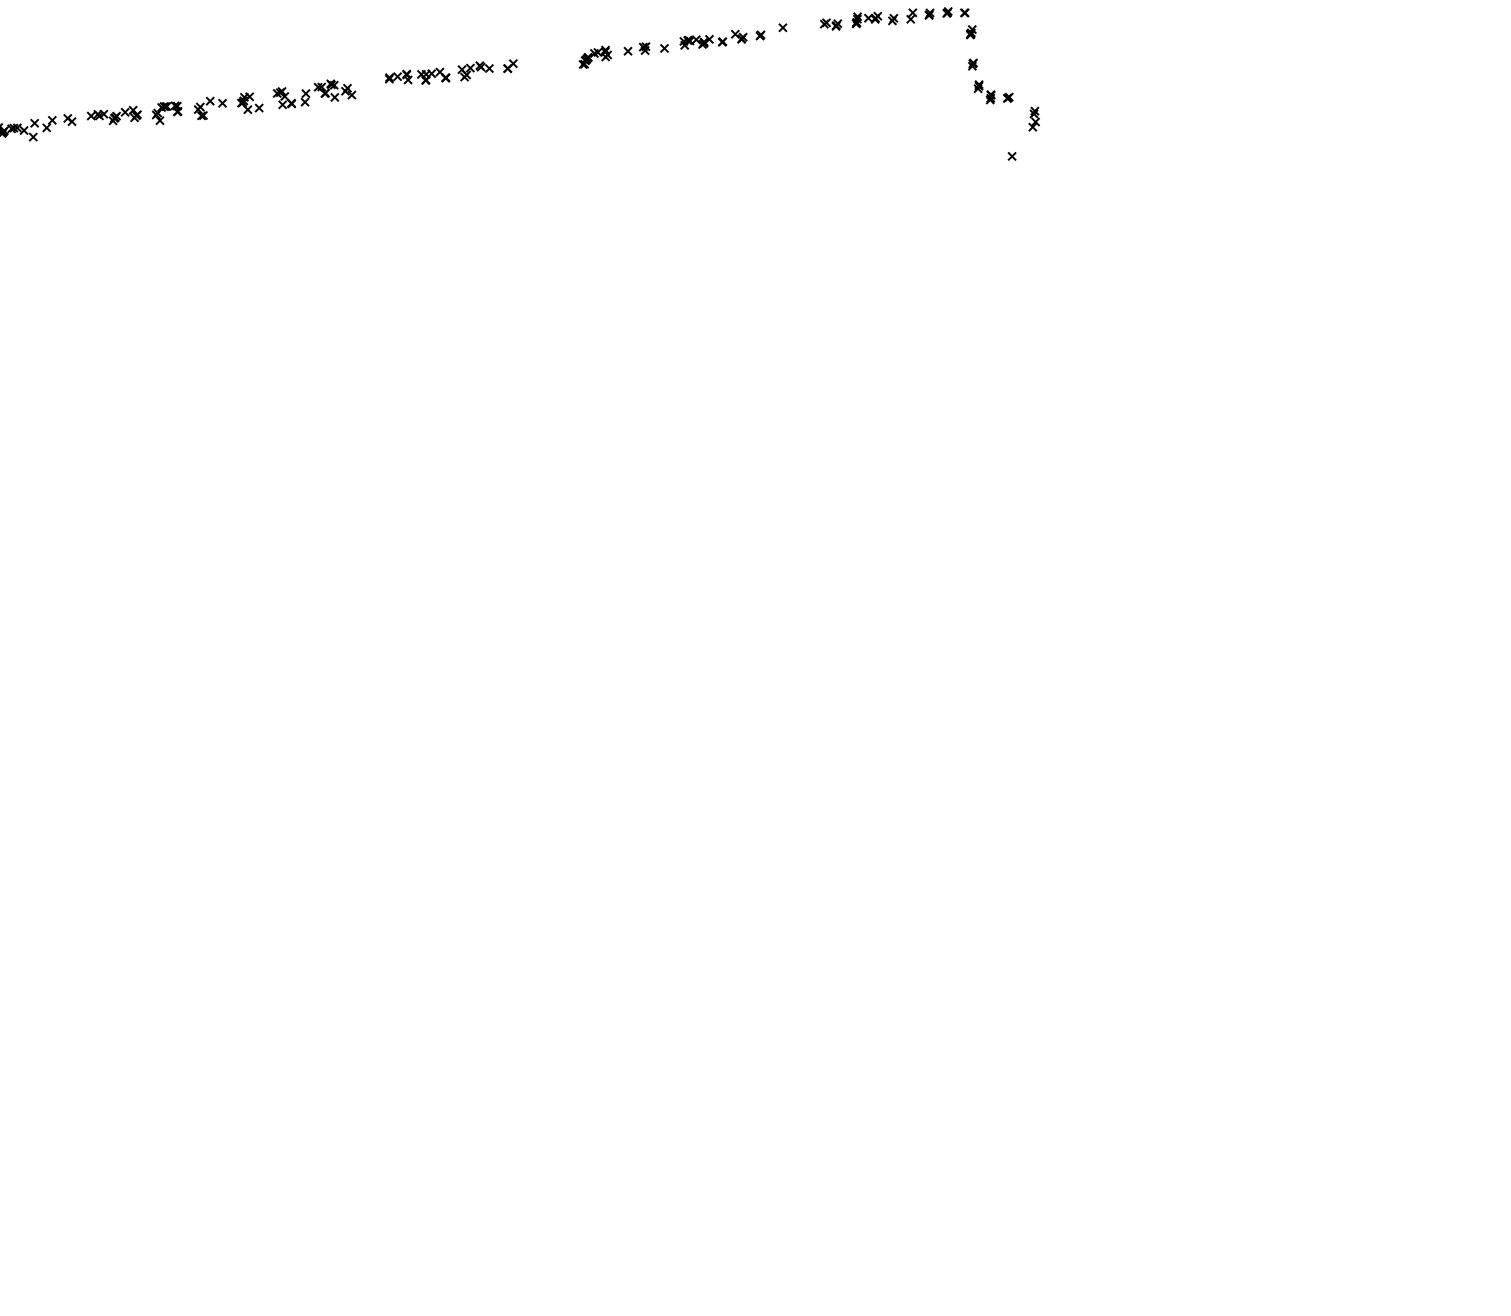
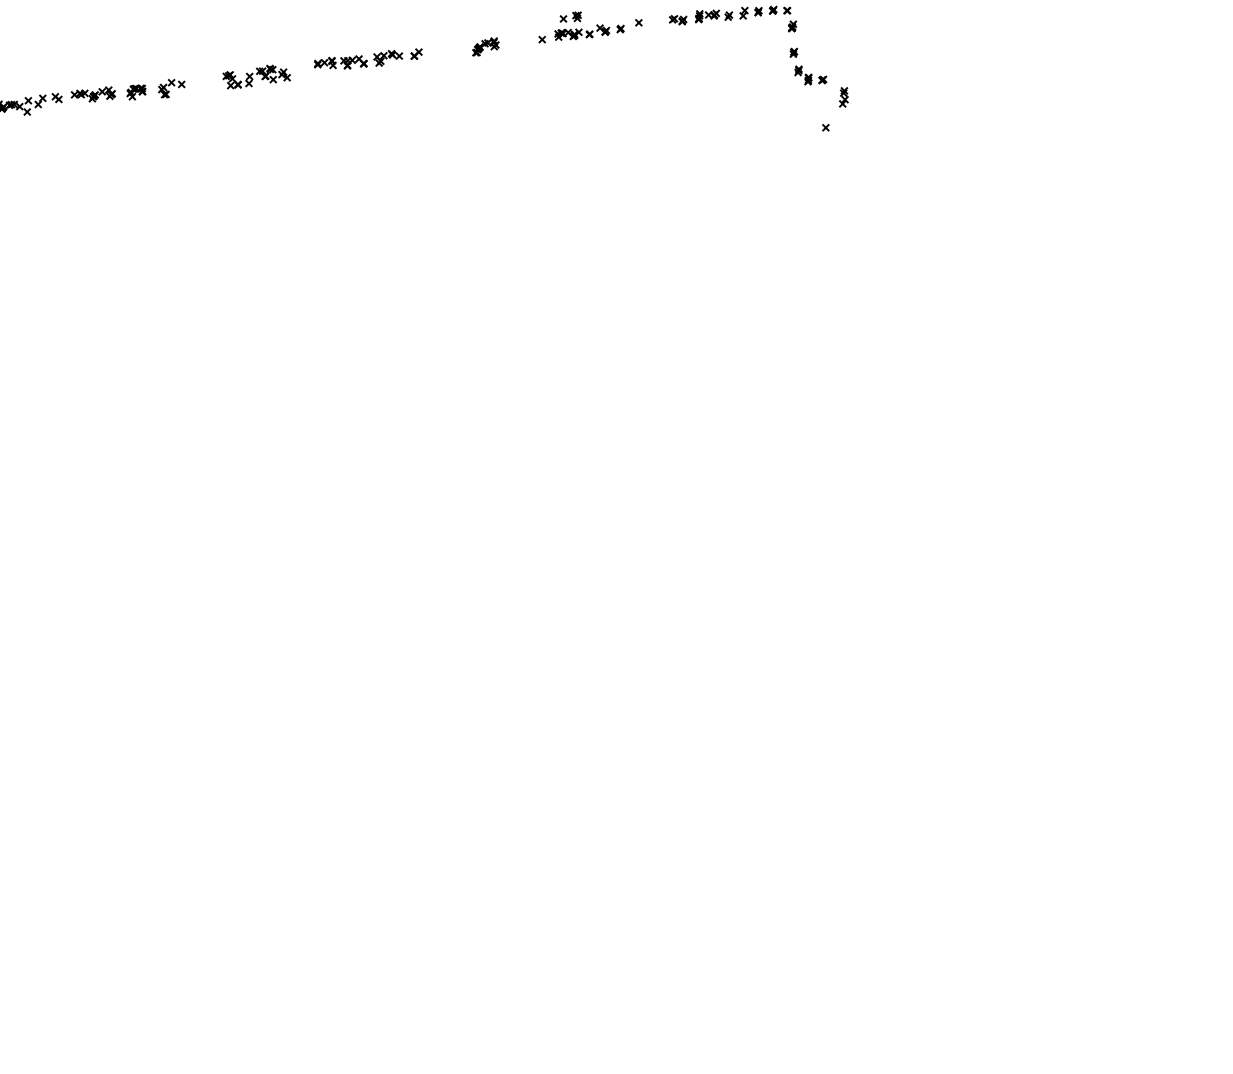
part: (636, 48) -> (570, 16), moved
part: (250, 103) -> (204, 84), removed
part: (167, 113) -> (136, 92), size x0.7

